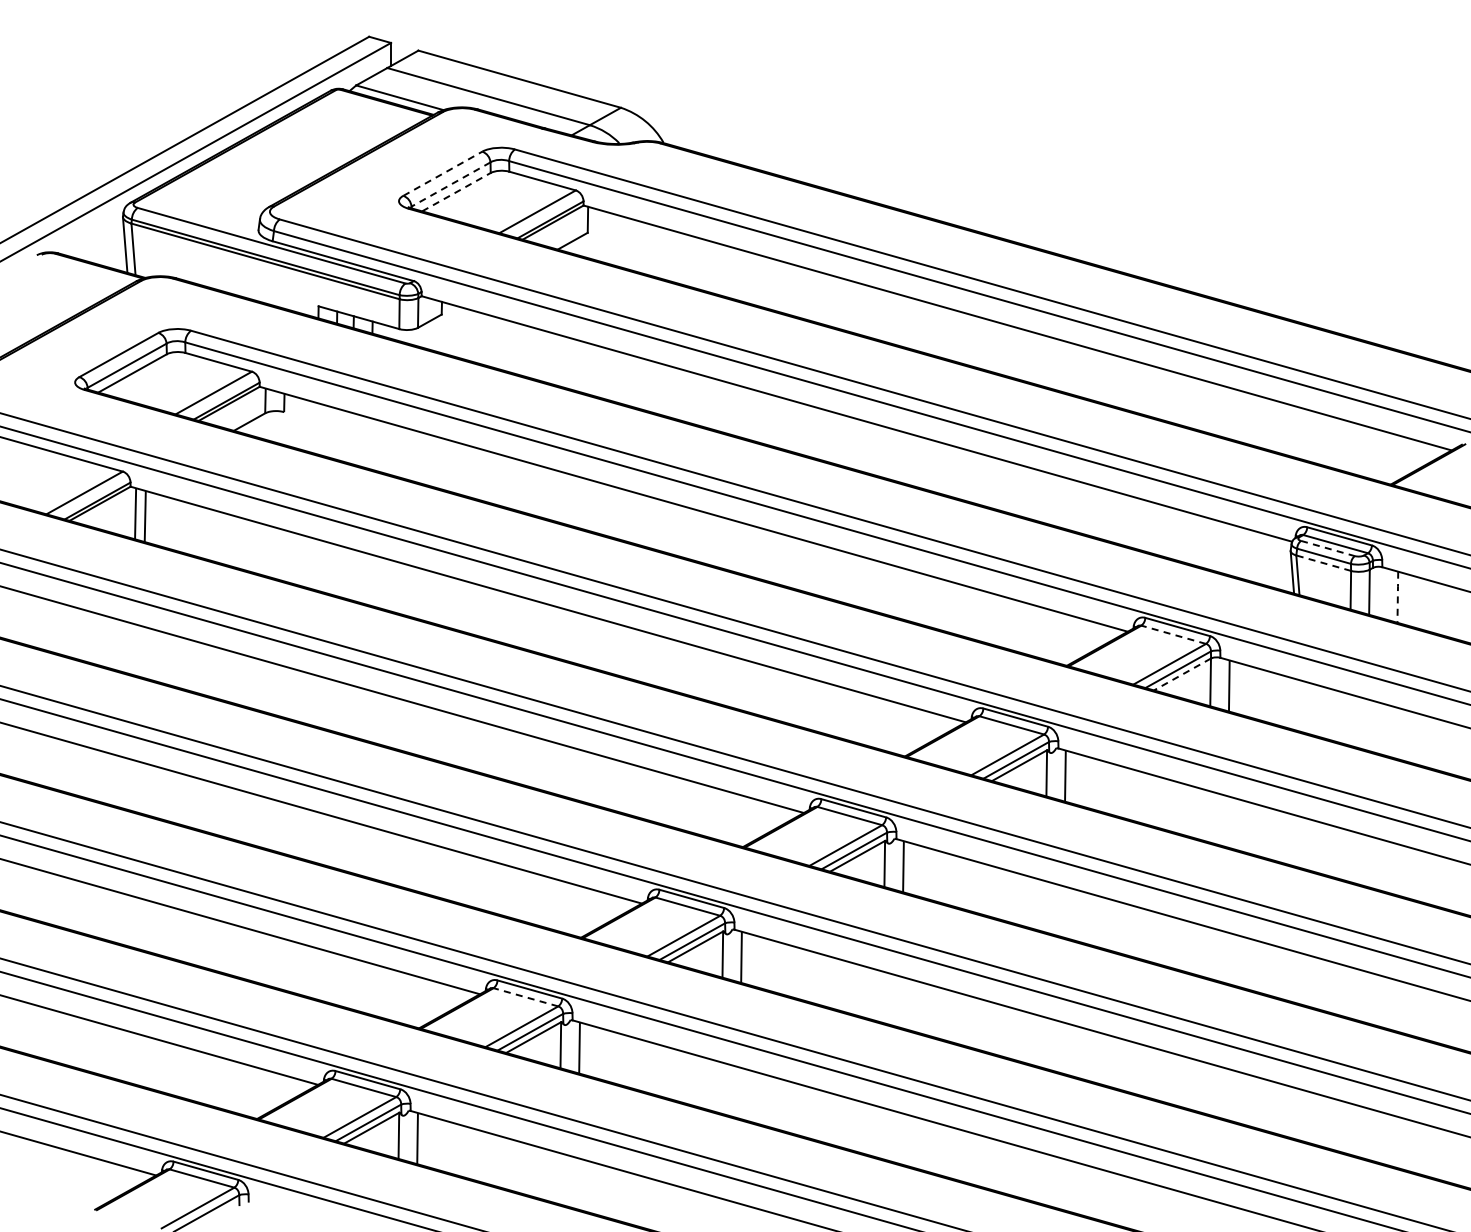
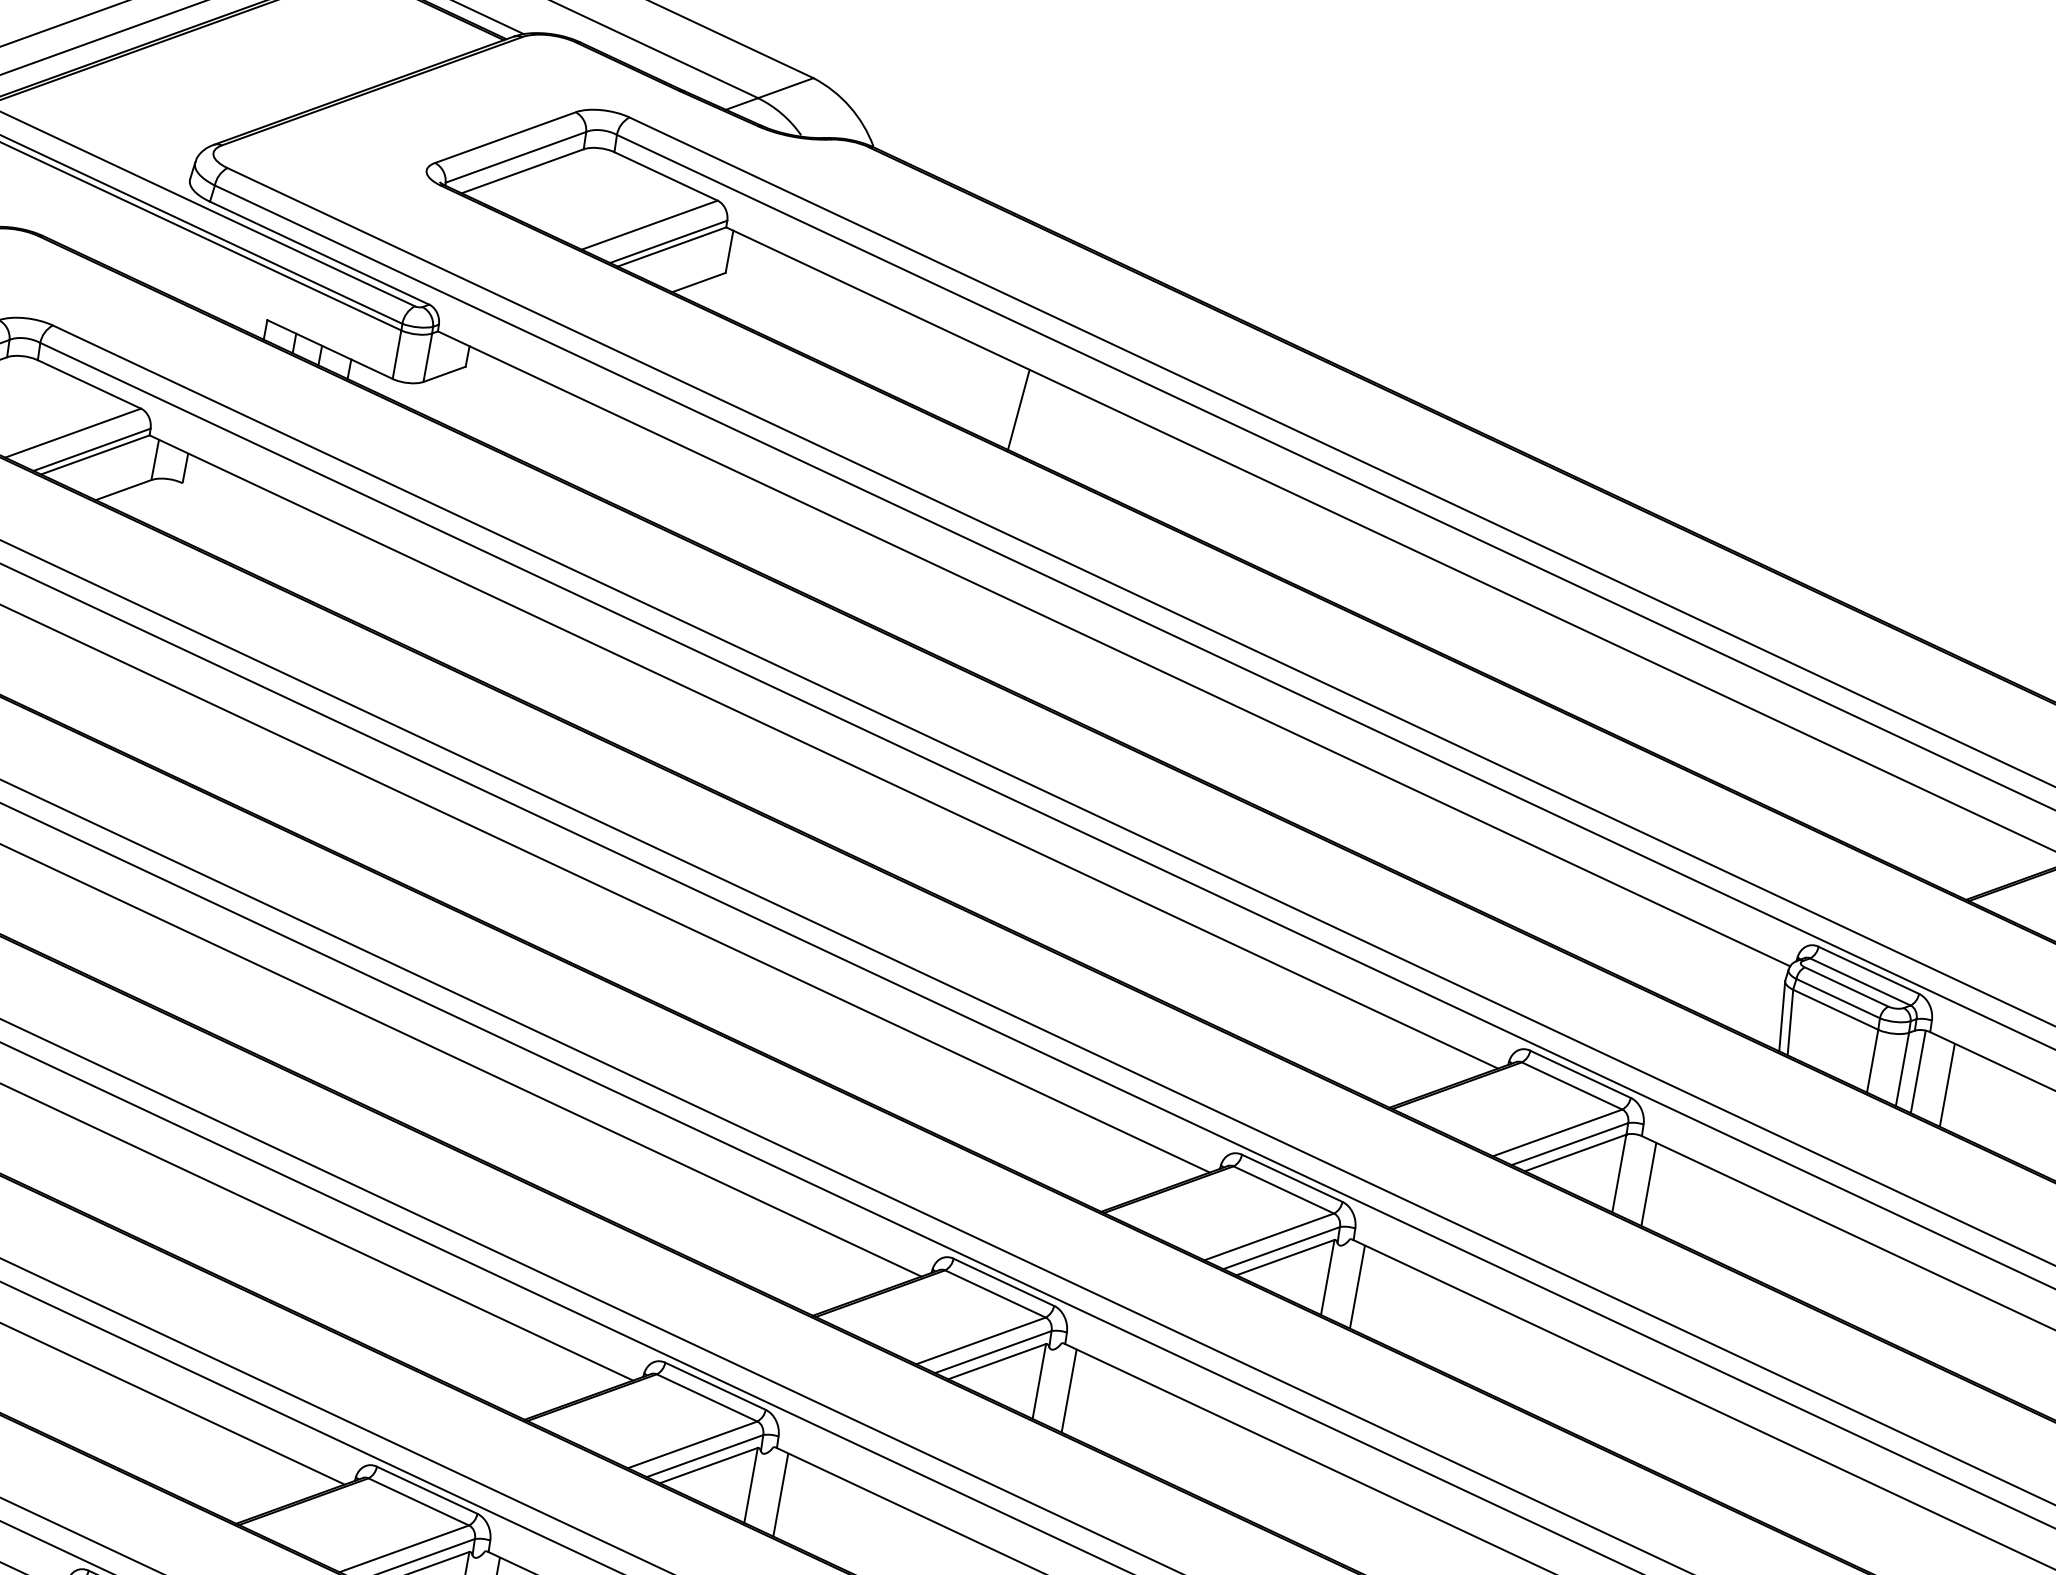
line: (443, 173) -> (506, 137), dashed -> solid
line: (450, 184) -> (515, 157), dashed -> solid
line: (456, 191) -> (522, 170), dashed -> solid
line: (775, 285) -> (1017, 409), added
line: (1327, 548) -> (1845, 986), dashed -> solid
line: (1323, 563) -> (1835, 1010), dashed -> solid
line: (1378, 591) -> (1917, 1070), added
line: (1397, 596) -> (1947, 1083), dashed -> solid
line: (1173, 634) -> (1571, 1085), dashed -> solid
line: (1182, 674) -> (1575, 1153), dashed -> solid
line: (525, 997) -> (417, 1502), dashed -> solid

